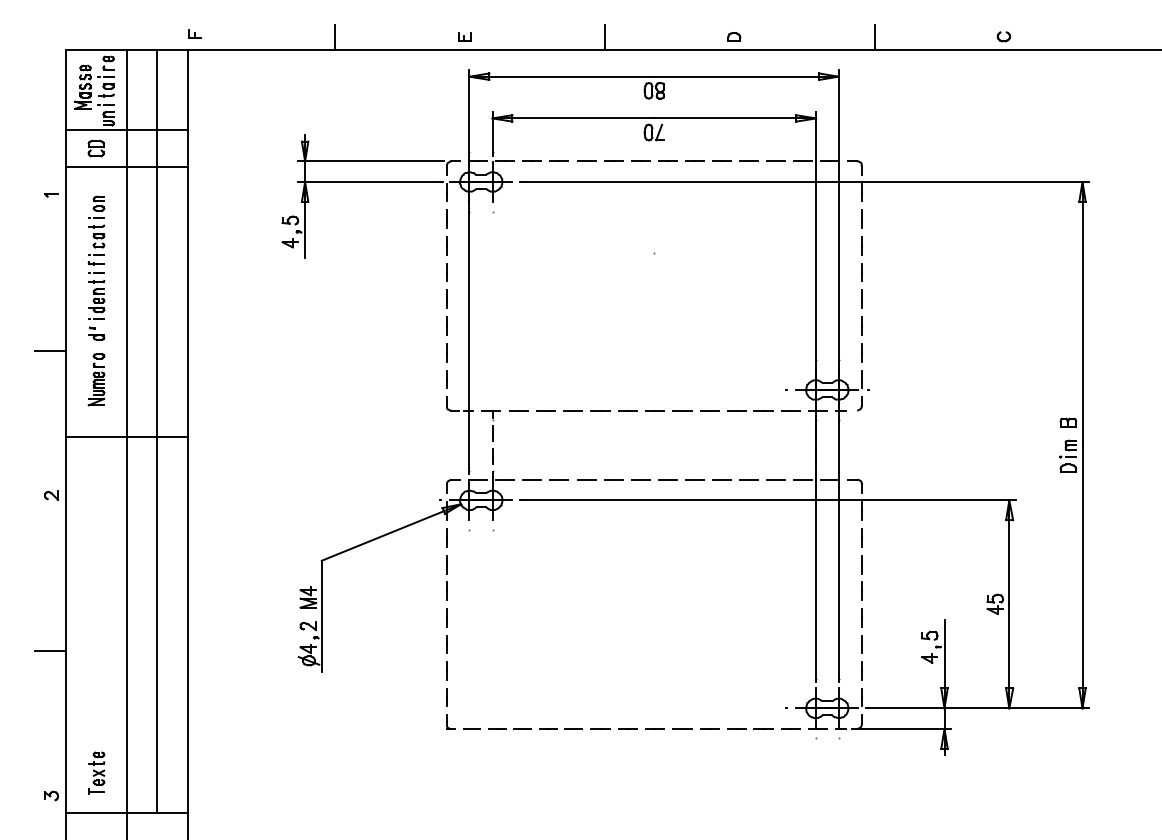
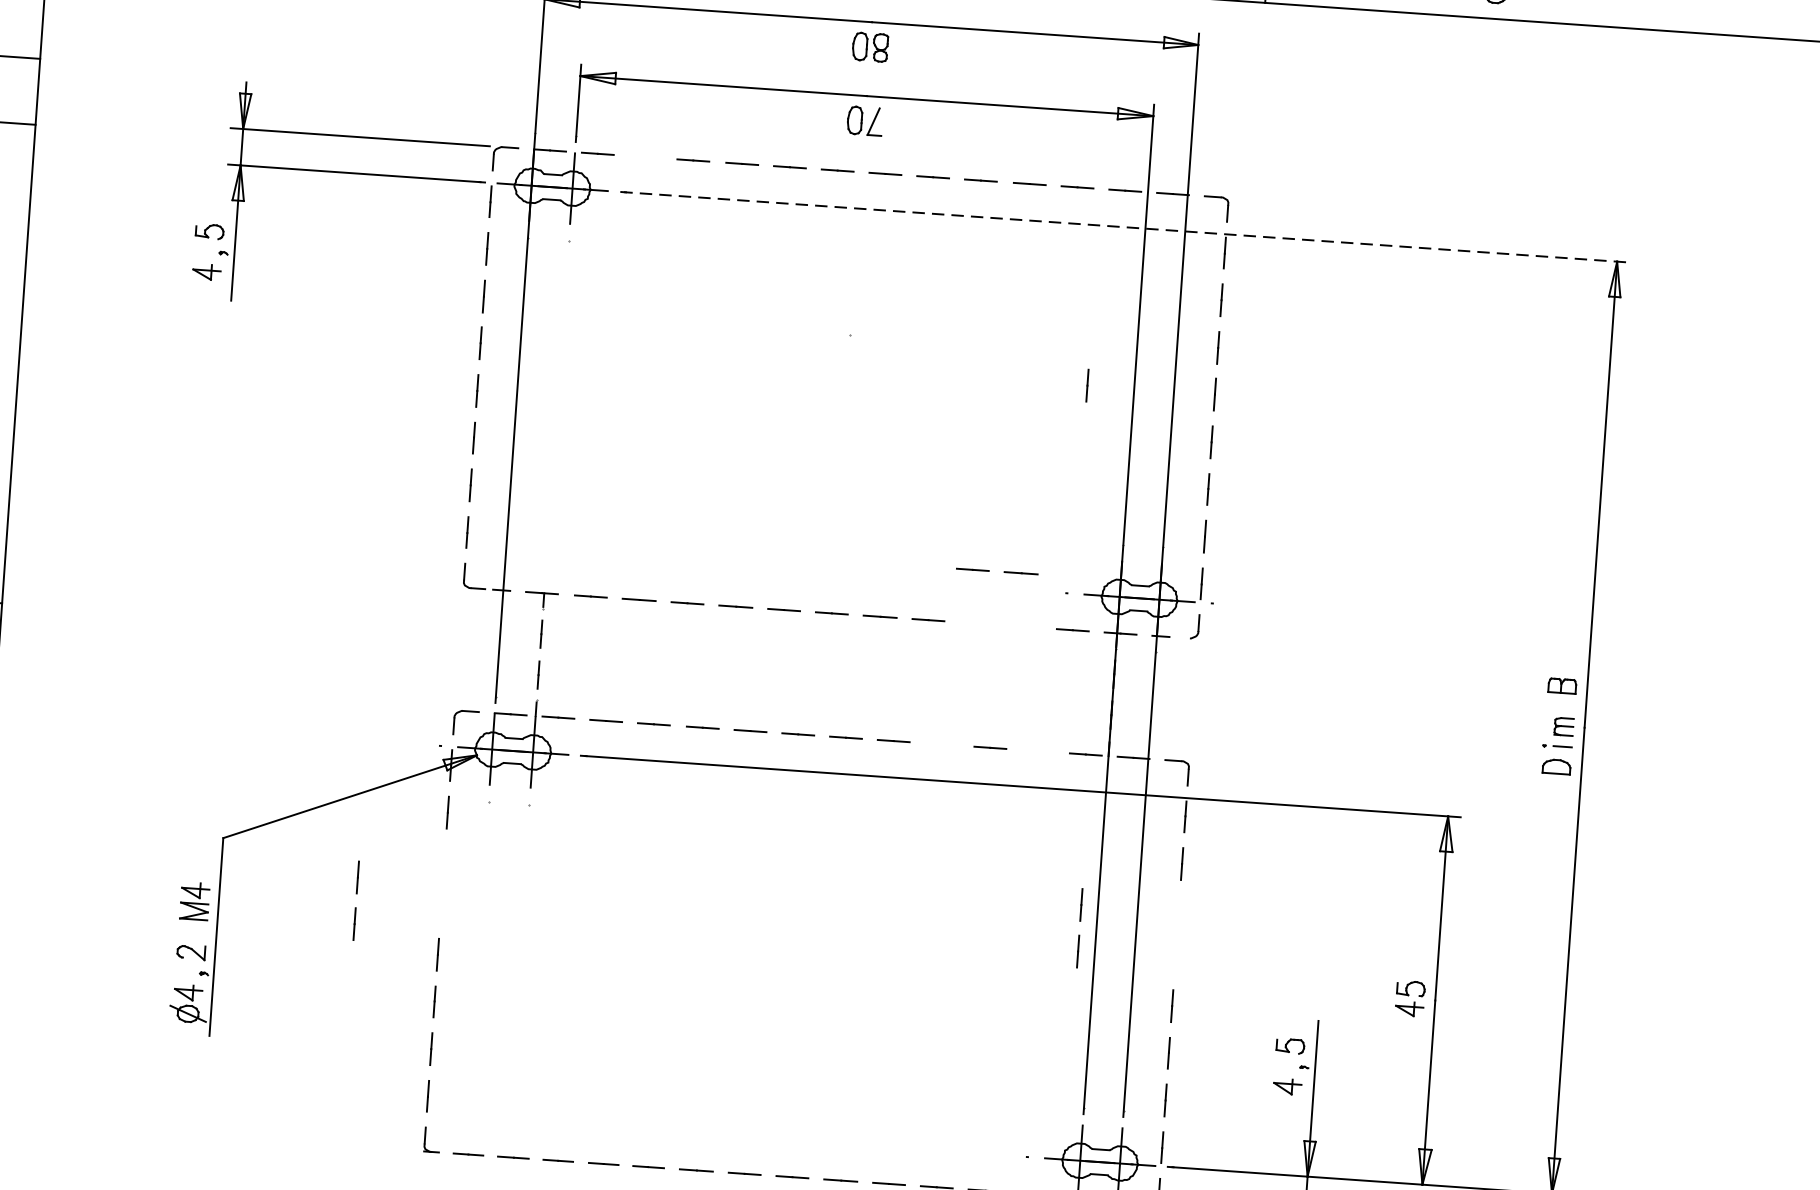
line: (531, 160) -> (644, 155), removed
line: (804, 181) -> (1124, 226), solid -> dashed
line: (789, 272) -> (1087, 385), added
line: (753, 410) -> (1002, 571), moved
line: (721, 479) -> (941, 743), removed
line: (775, 479) -> (1036, 750), removed
line: (446, 574) -> (355, 894), moved
line: (861, 574) -> (1079, 922), moved

